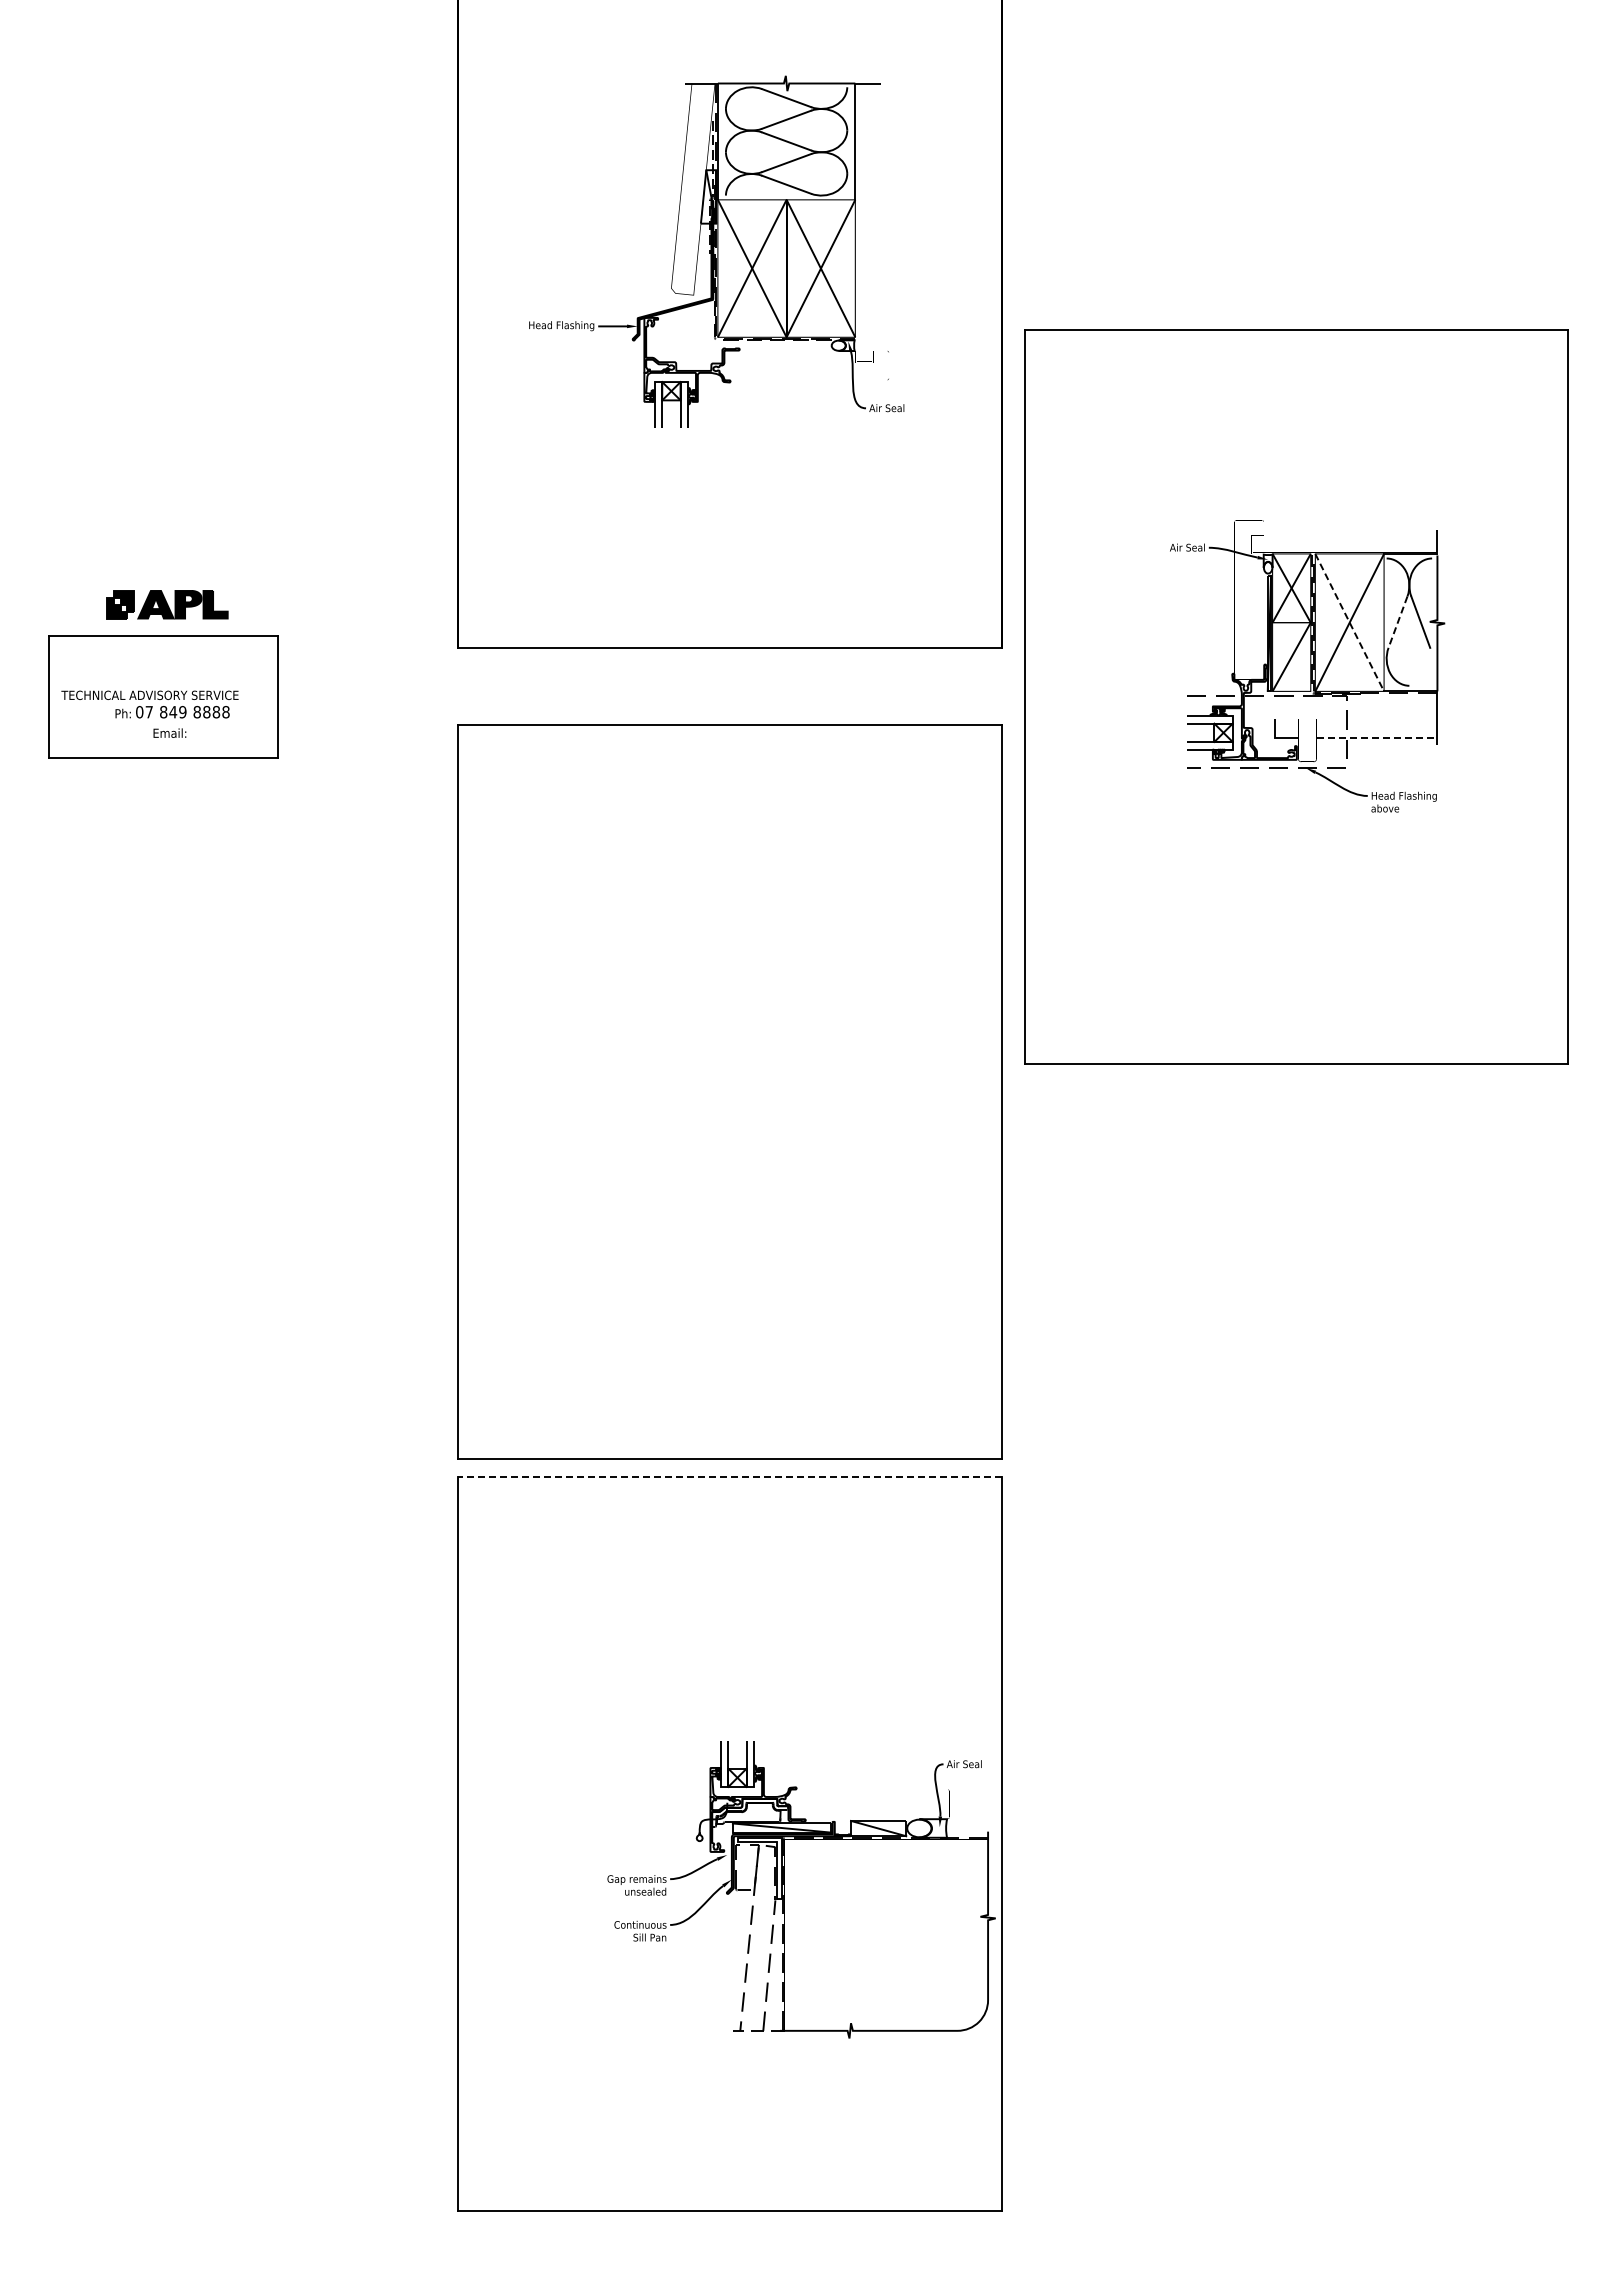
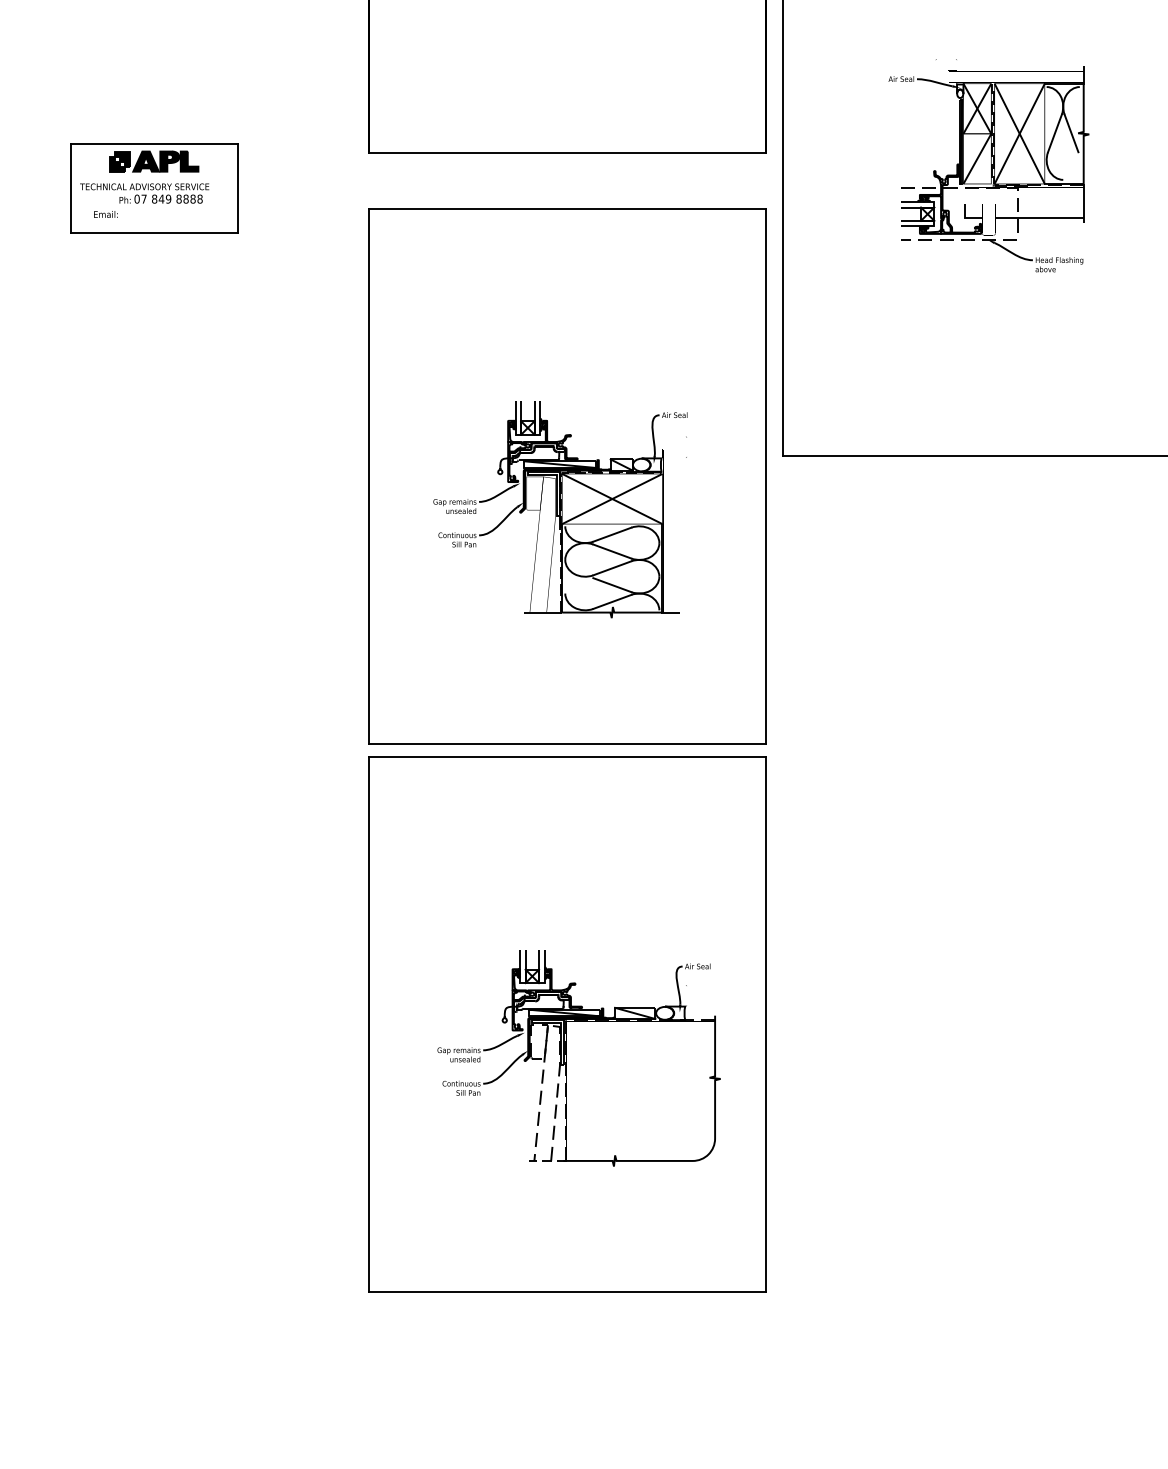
part: (167, 604) -> (154, 161), moved
line: (1349, 622) -> (1019, 133), dashed -> solid
line: (1397, 622) -> (1054, 133), dashed -> solid
text: (169, 732) -> (105, 213), moved
line: (1377, 738) -> (1039, 218), dashed -> solid
part: (719, 1137) -> (560, 509), added
line: (729, 1477) -> (567, 757), dashed -> solid
part: (801, 1889) -> (579, 1057), moved

